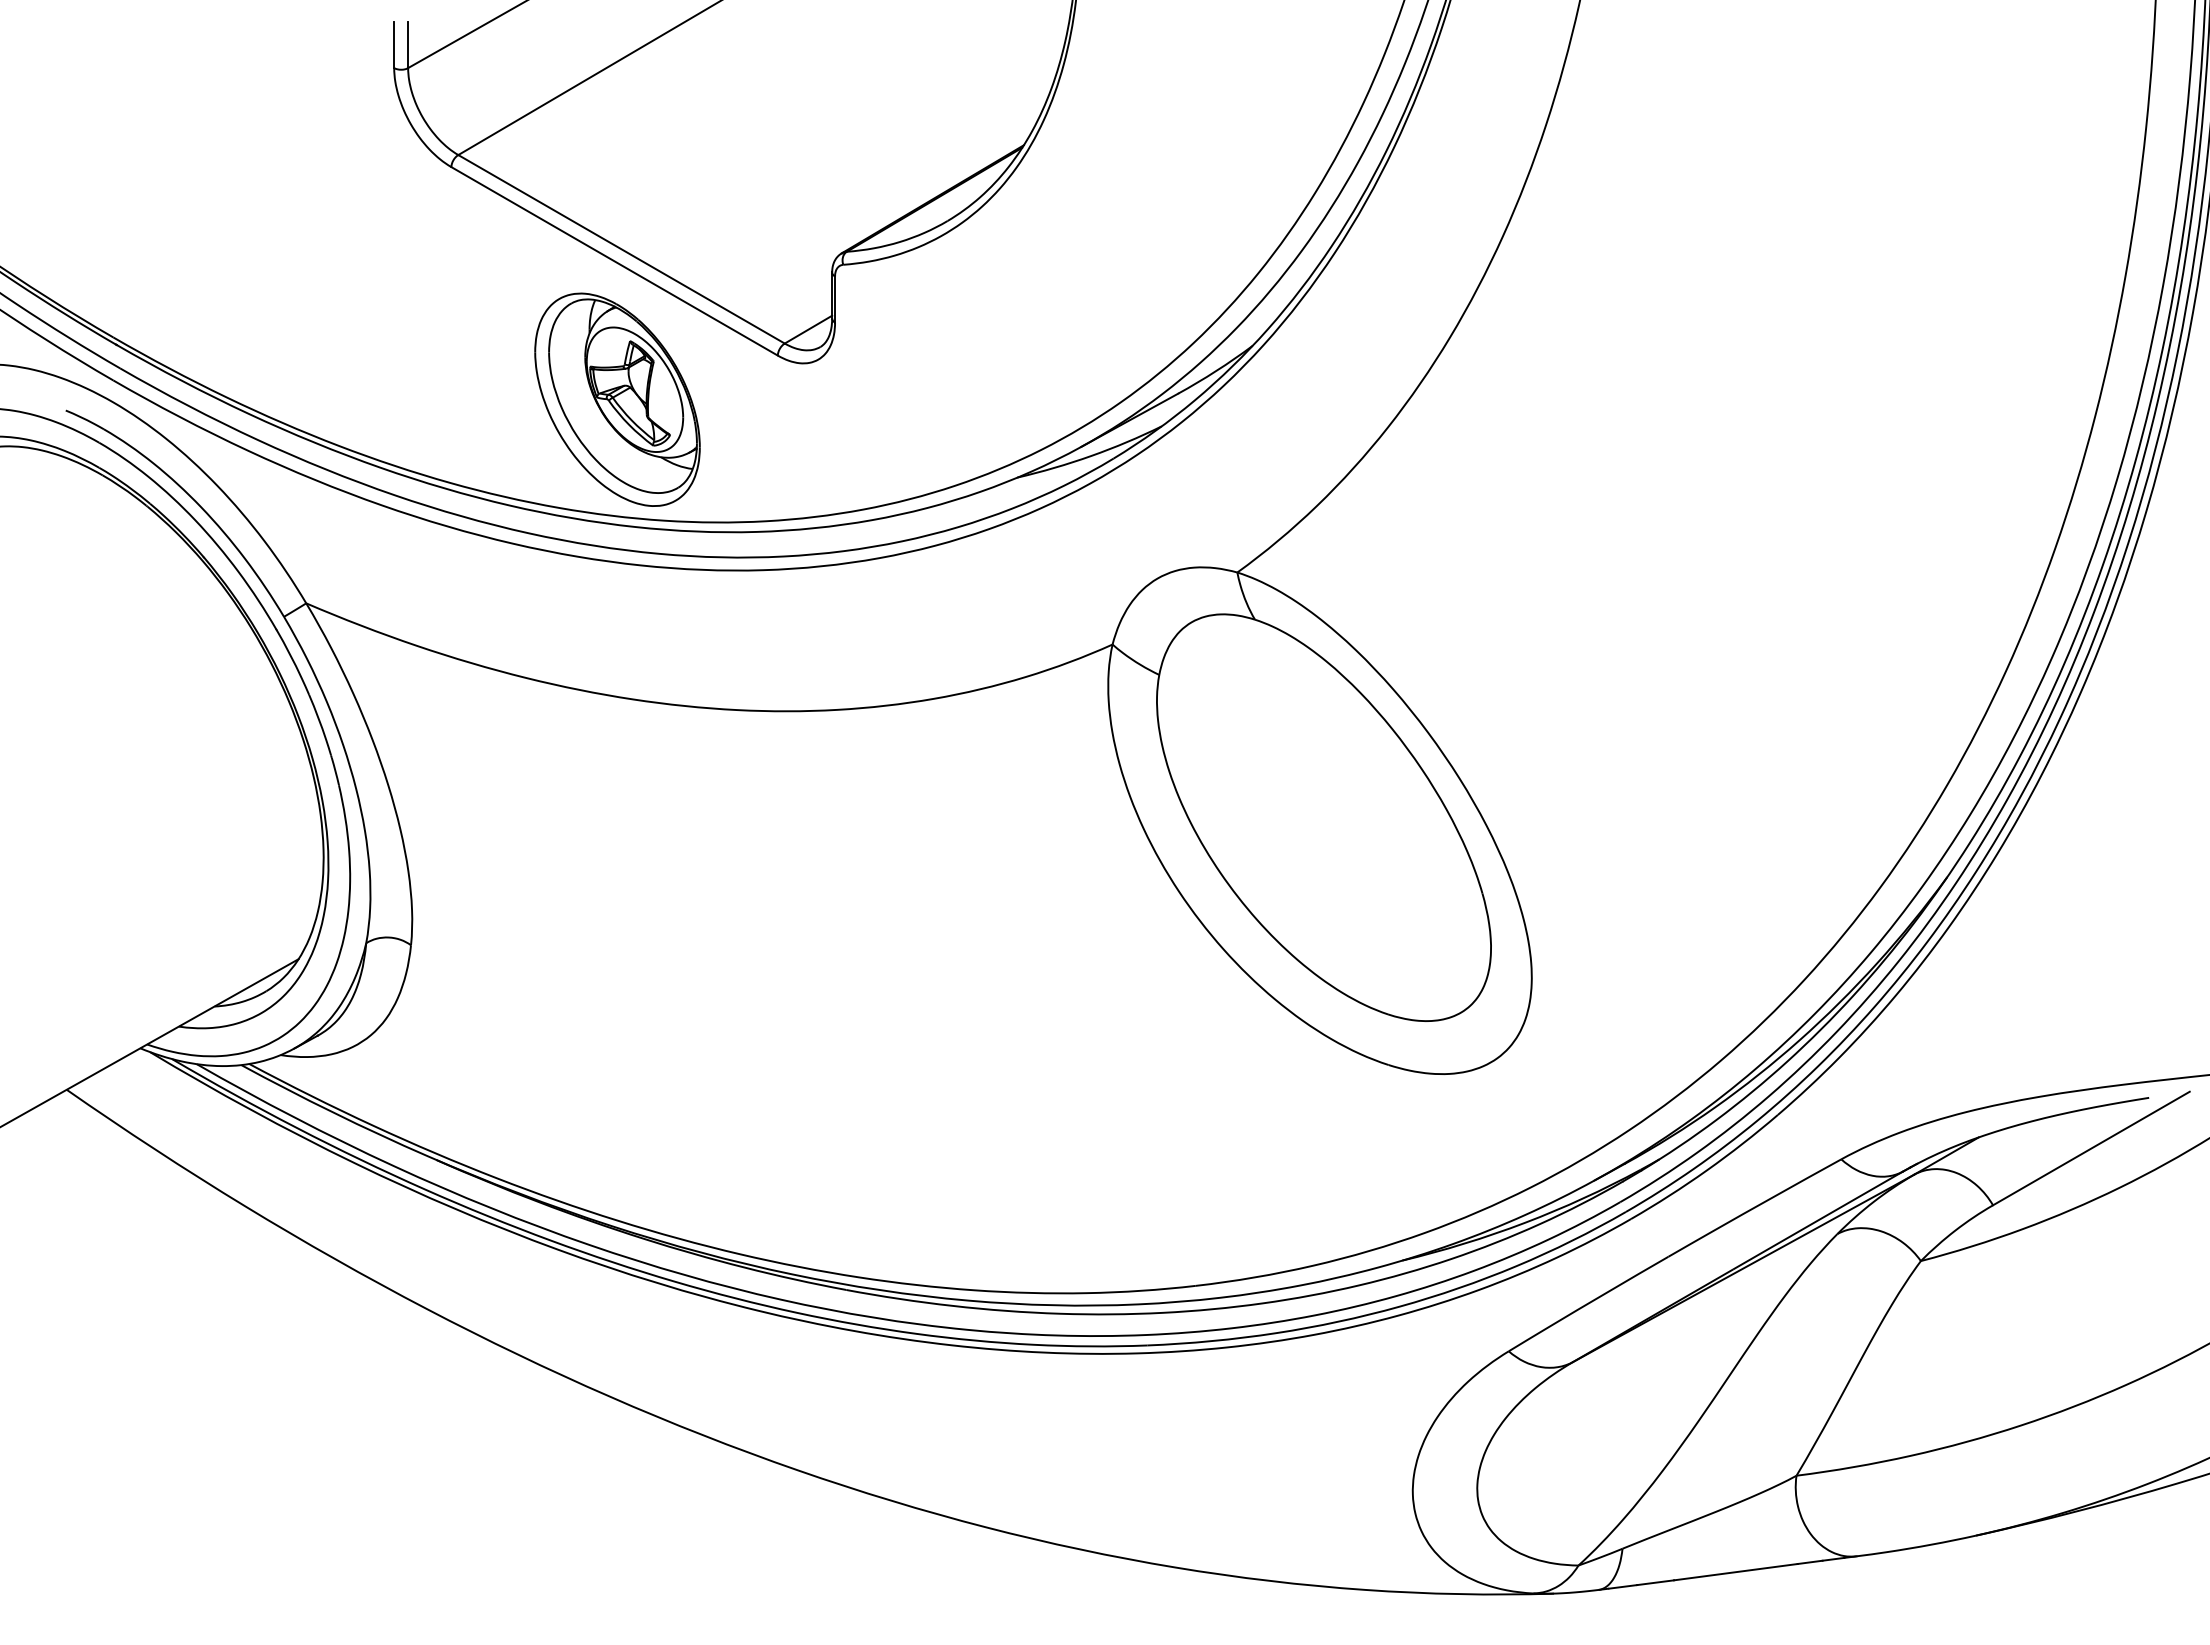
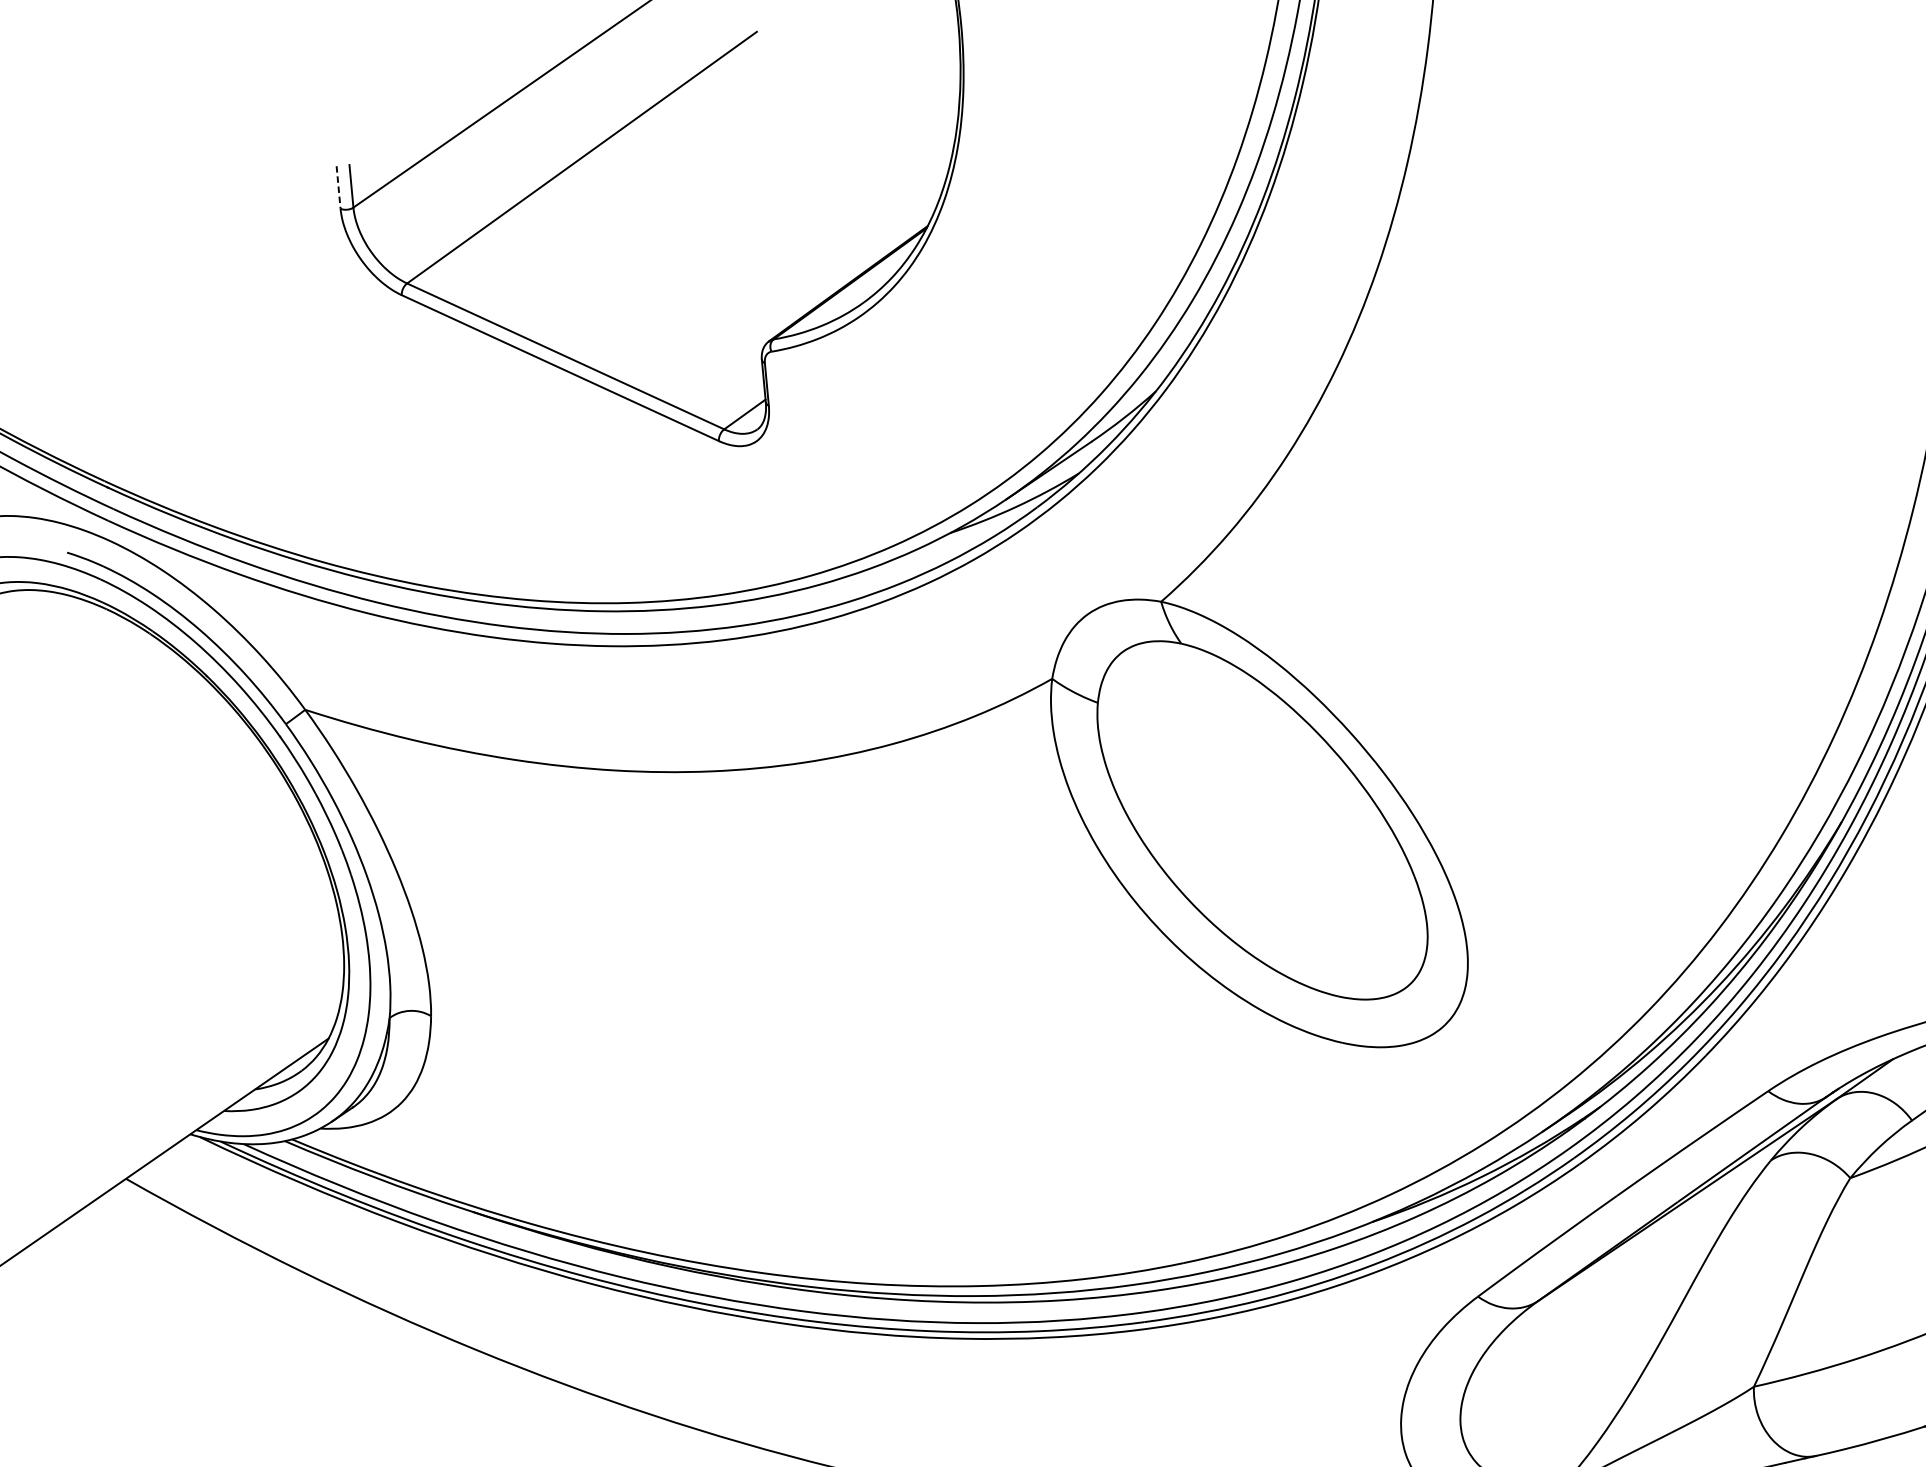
line: (394, 45) -> (338, 187), solid -> dashed
part: (617, 399) -> (574, 495), removed

